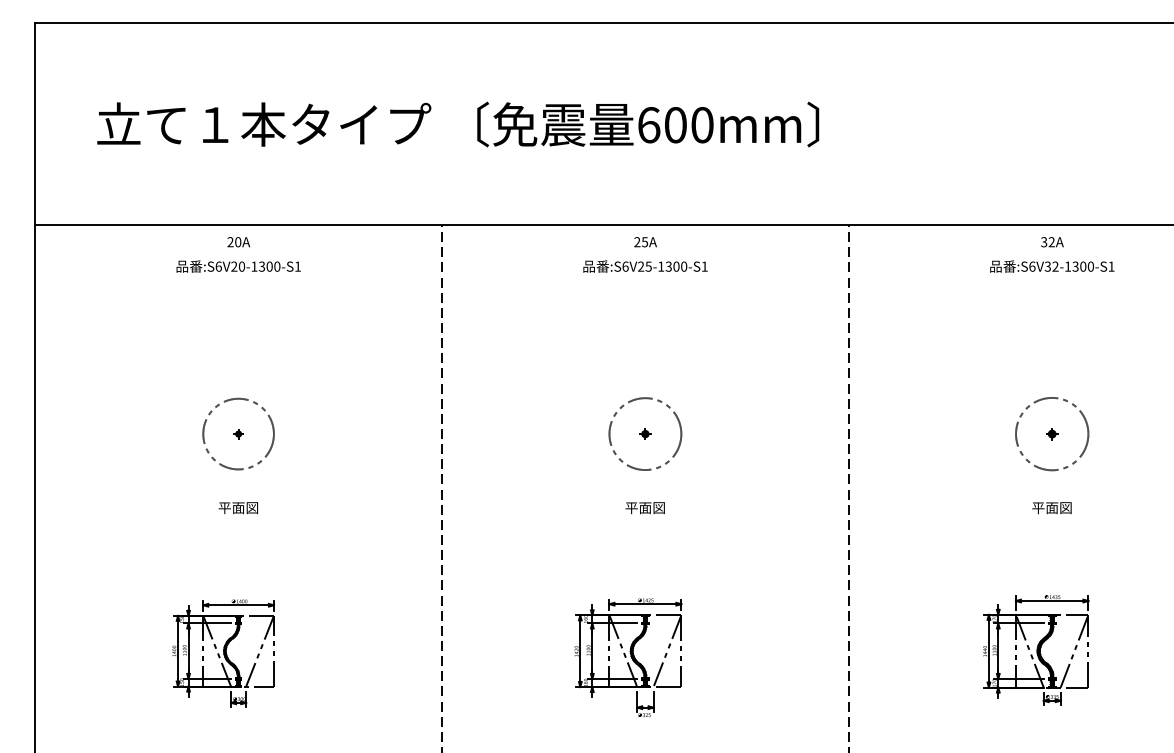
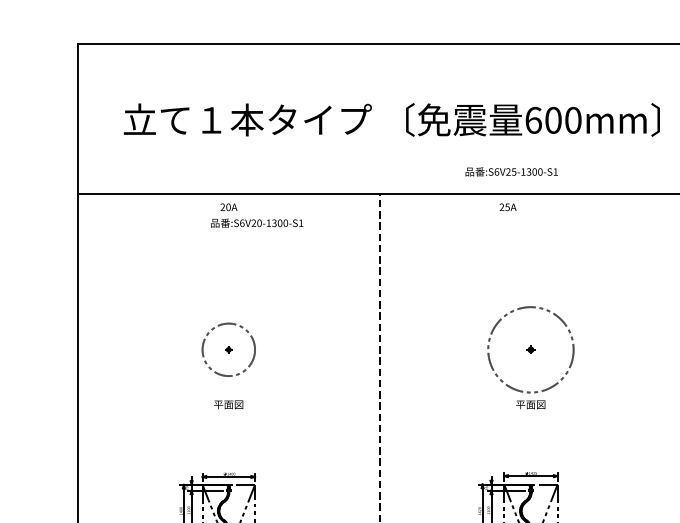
text: (645, 242) -> (507, 207), moved
text: (238, 266) -> (256, 223), moved
text: (645, 266) -> (511, 171), moved
circle: (645, 434) -> (531, 350), size x1.6

